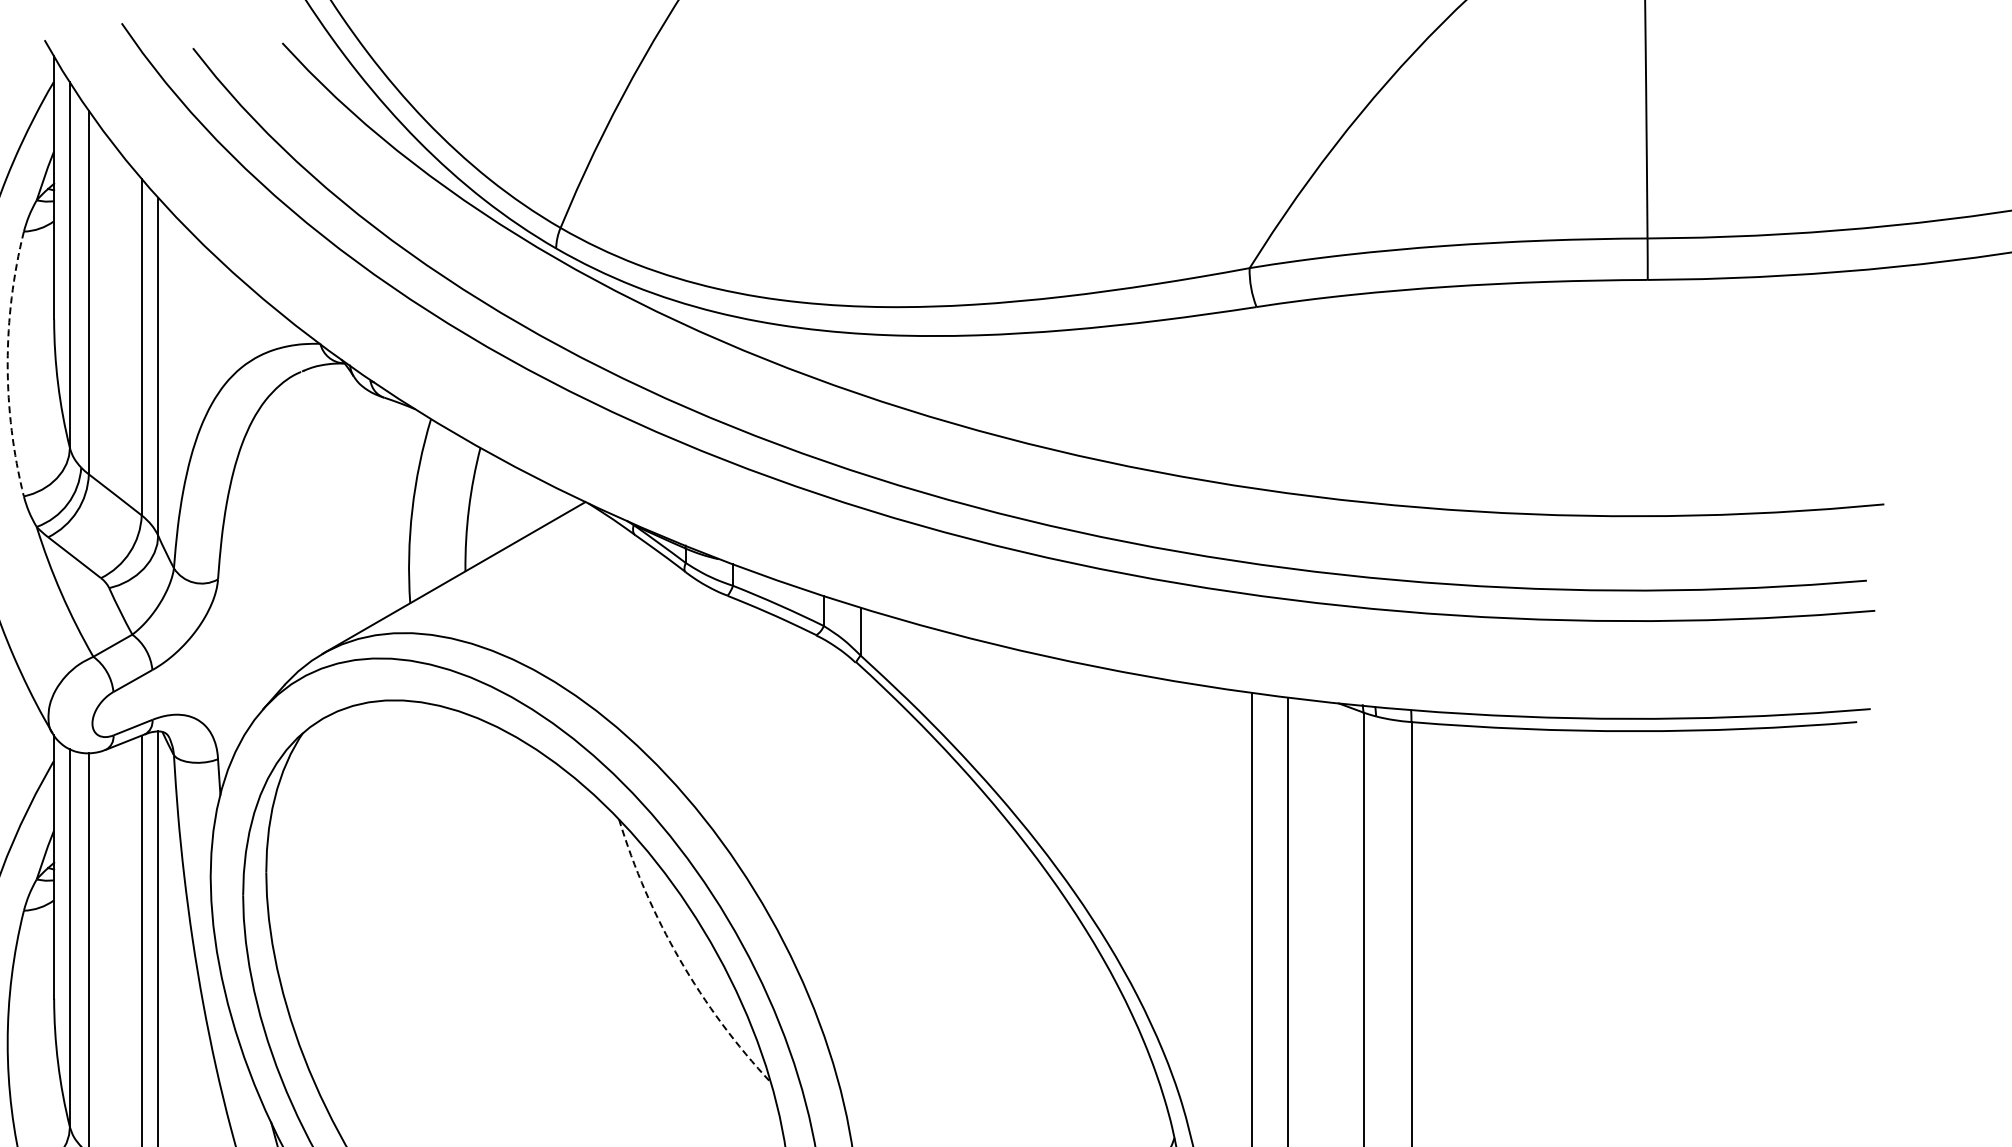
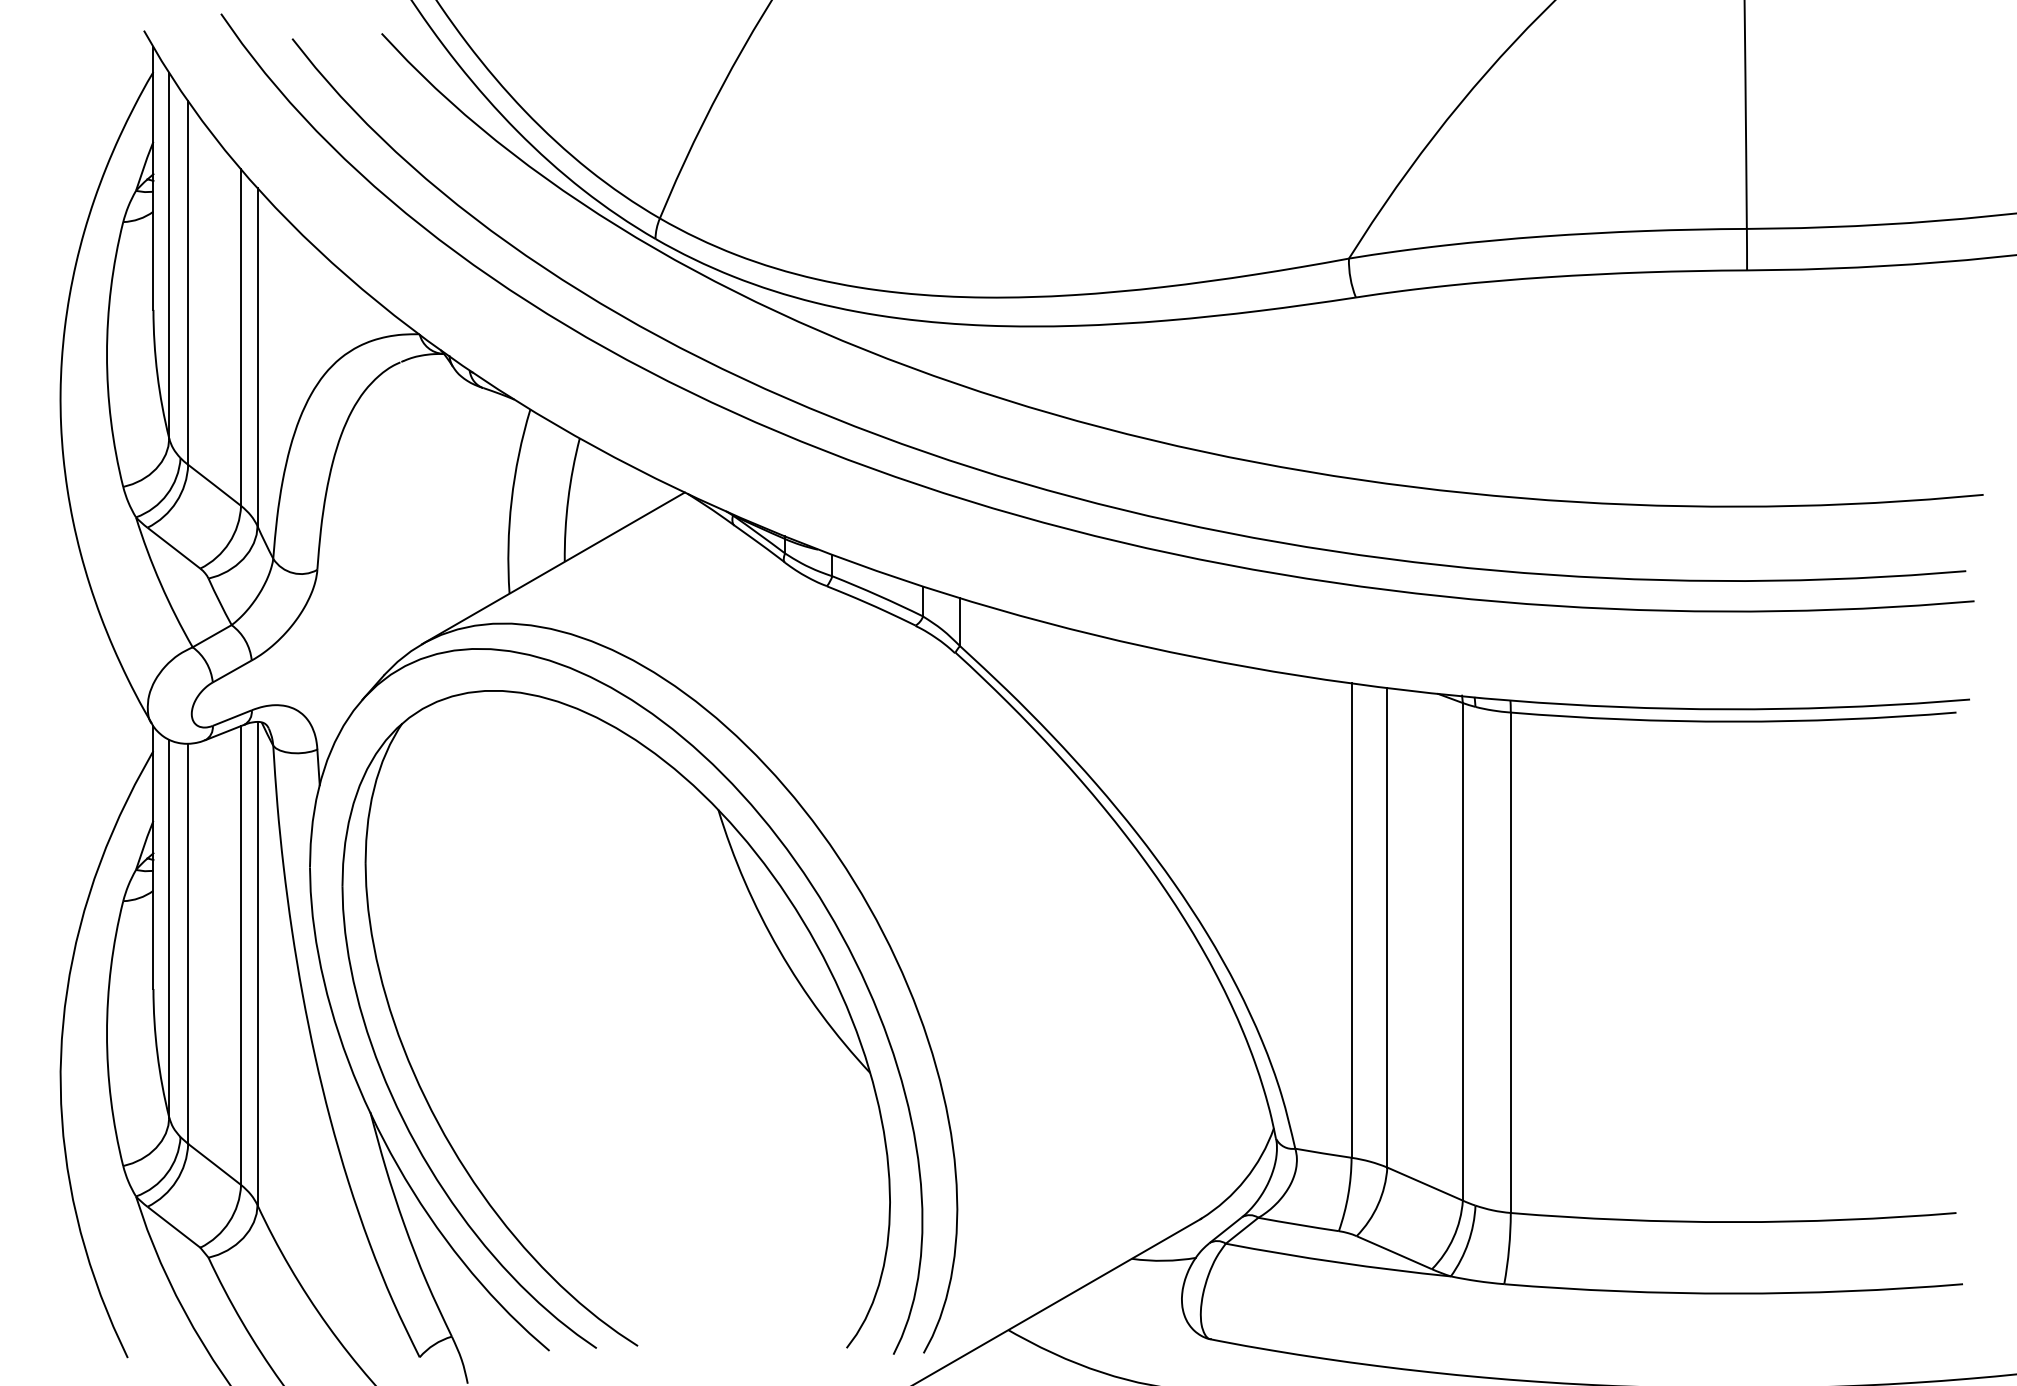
arc: (8, 364) -> (107, 354), dashed -> solid
arc: (680, 960) -> (779, 950), dashed -> solid

